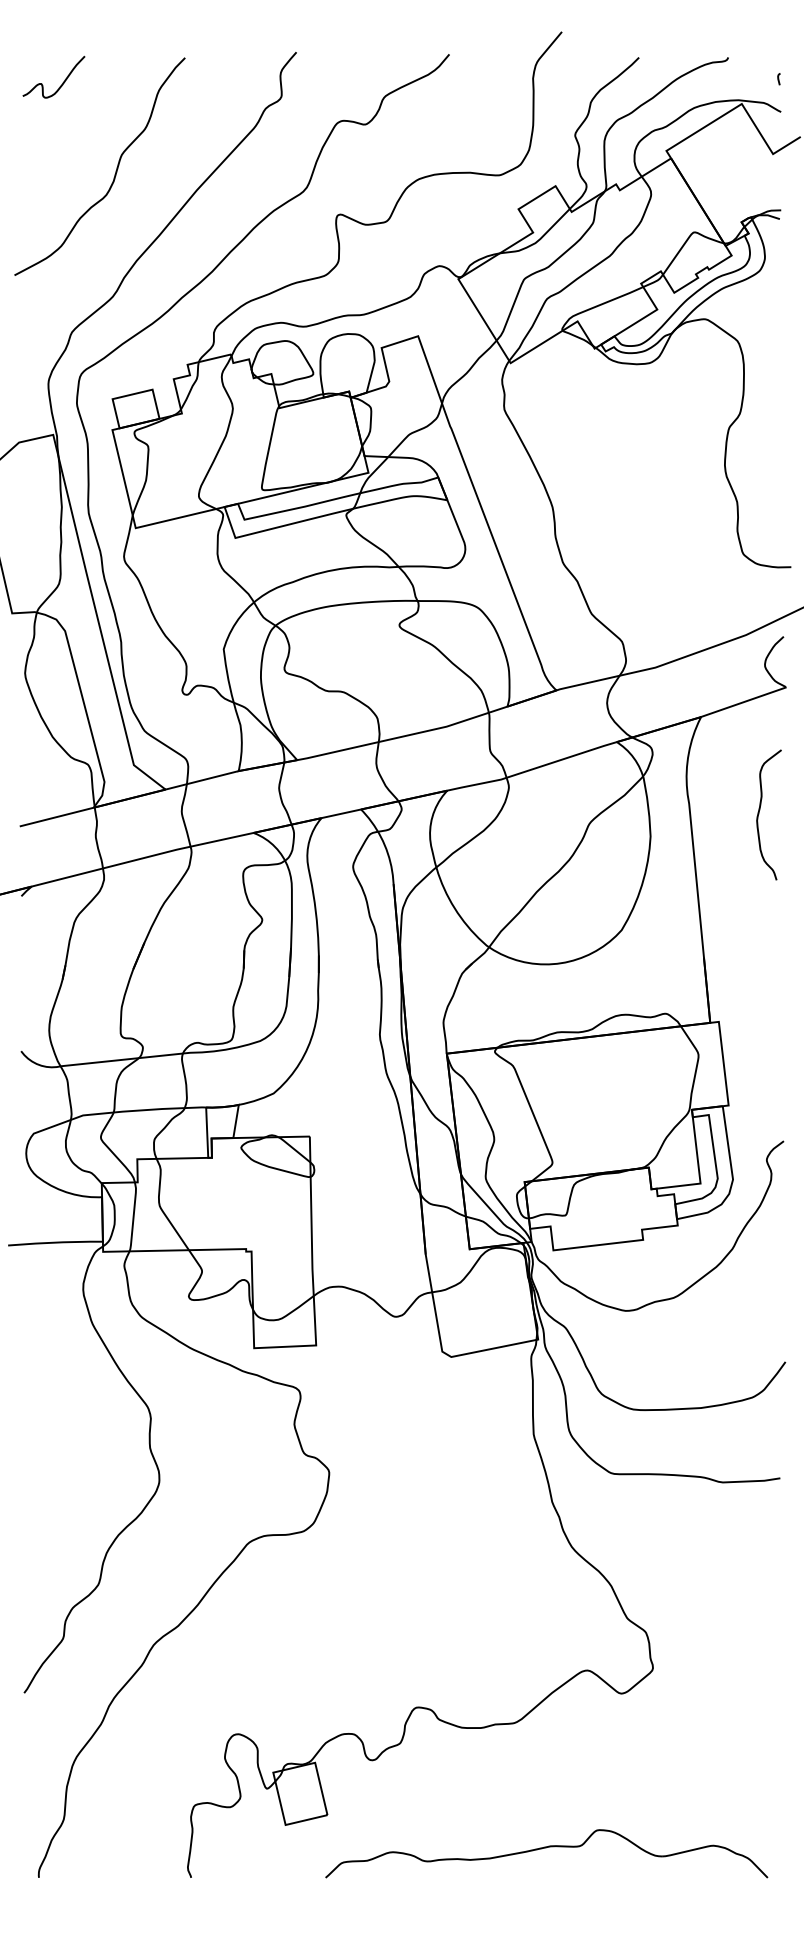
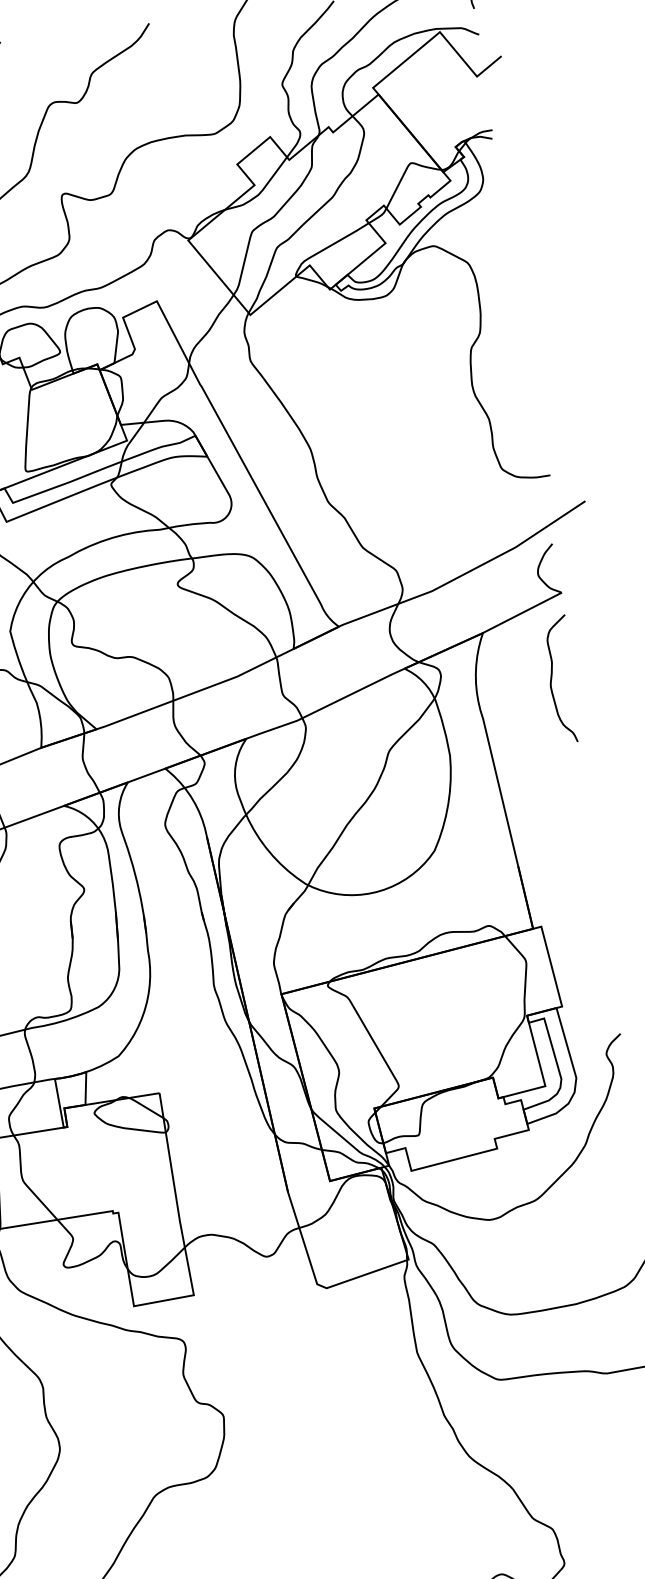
curve: (760, 810) -> (552, 676), moved

